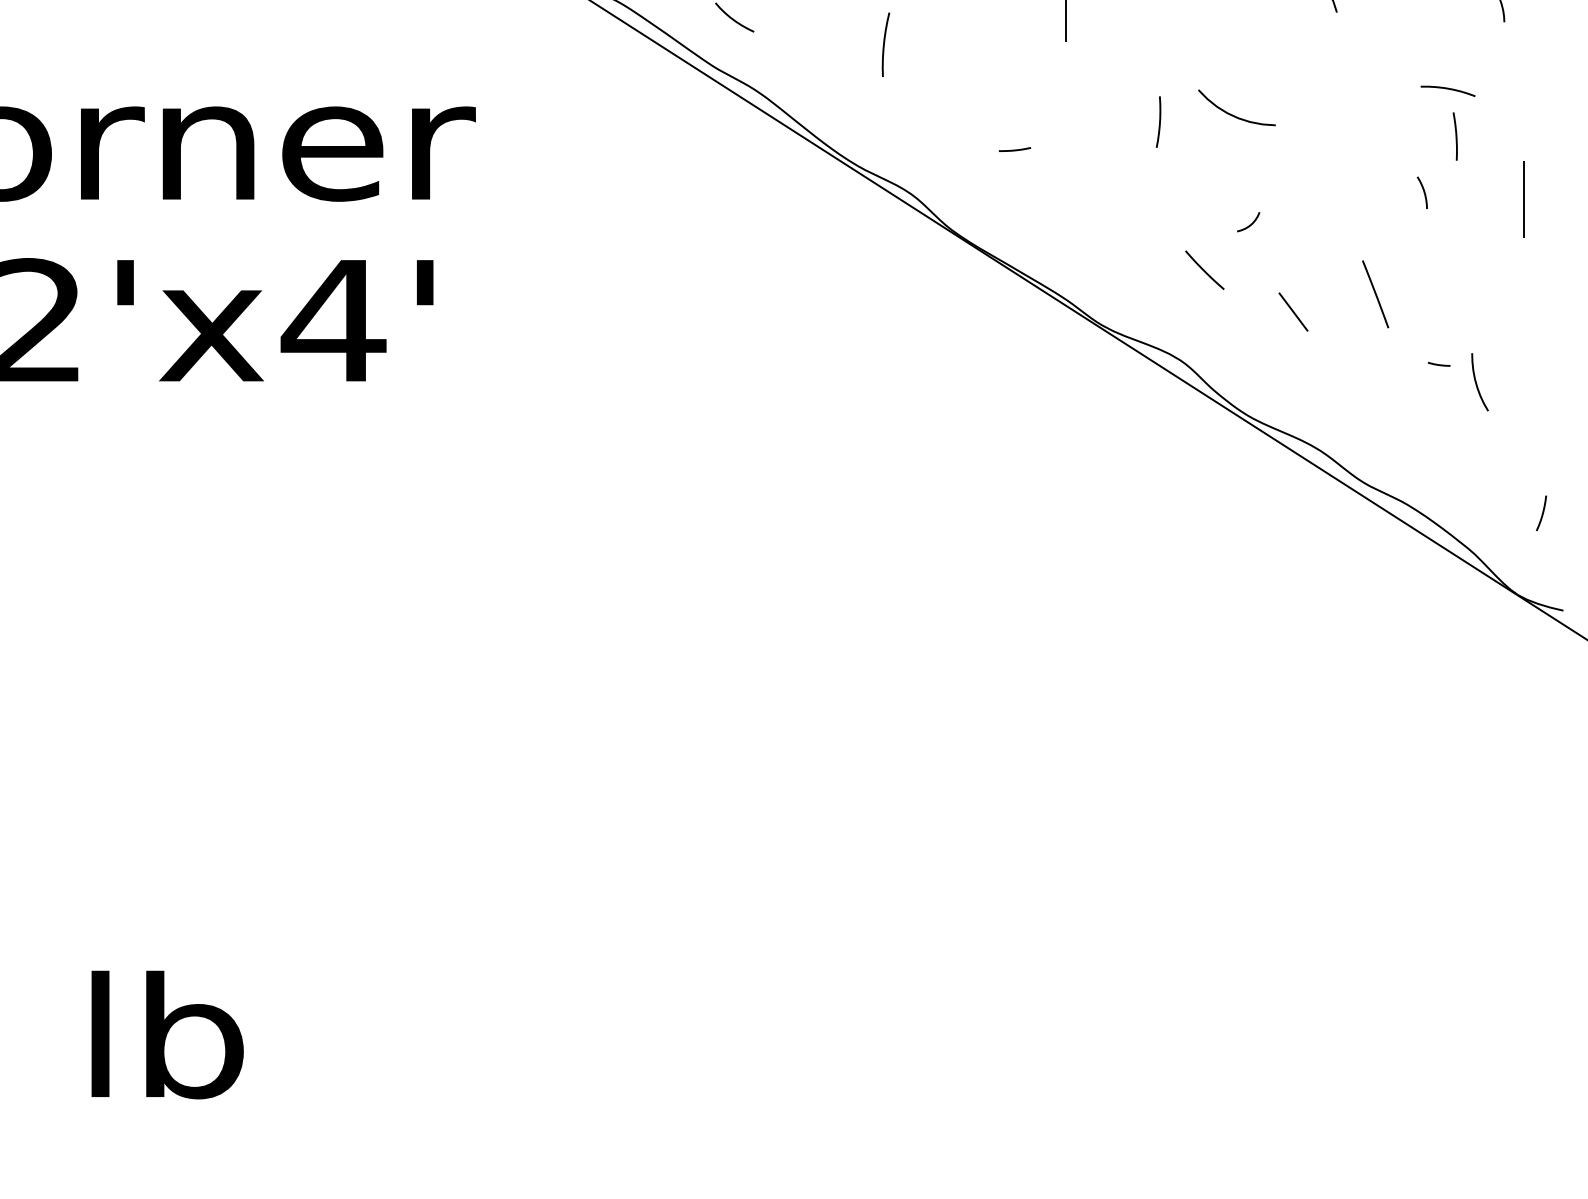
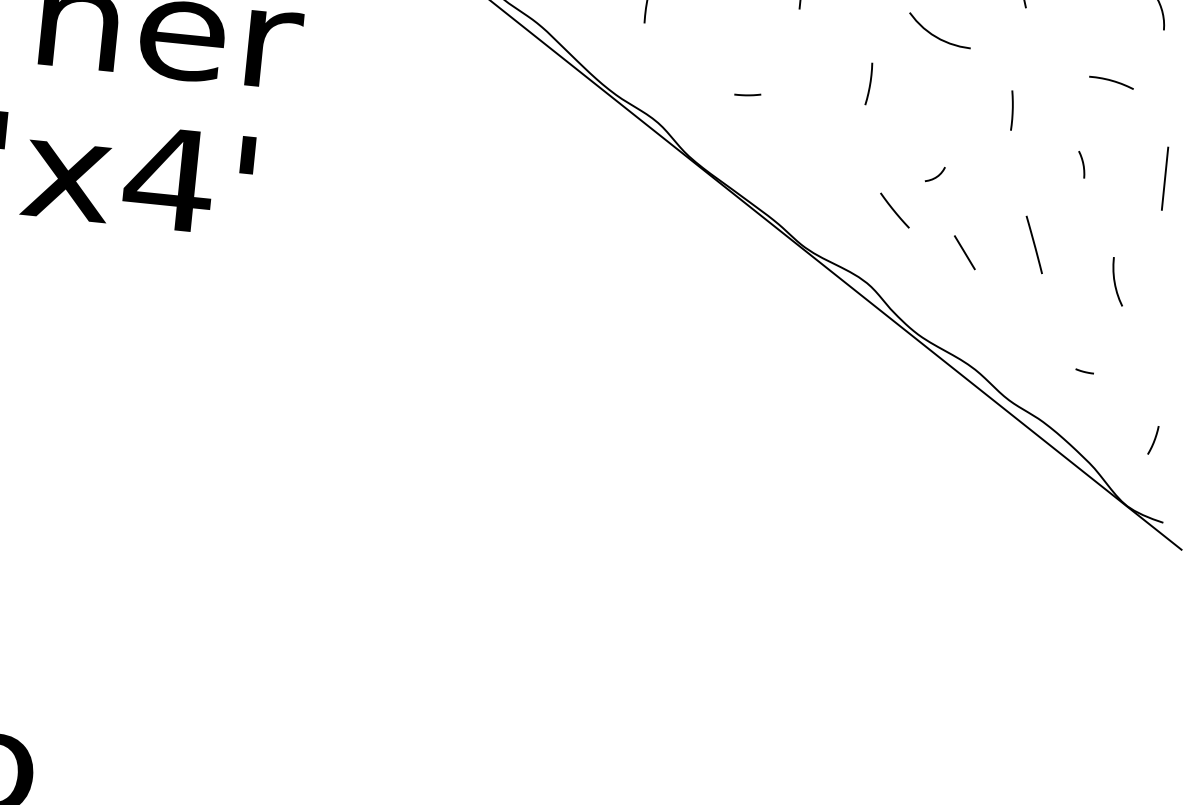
curve: (1232, 114) -> (935, 35), moved
curve: (1455, 136) -> (1011, 110), moved
line: (1438, 364) -> (1084, 371), moved
curve: (1477, 383) -> (1115, 282), moved

